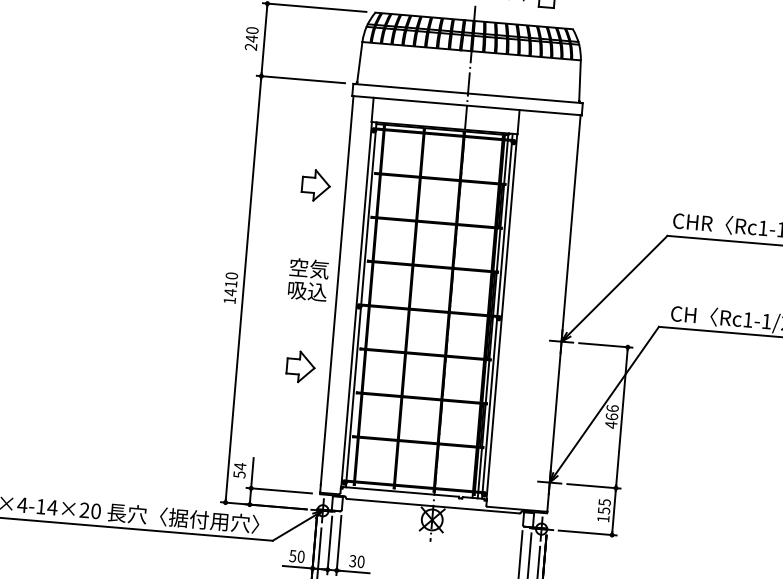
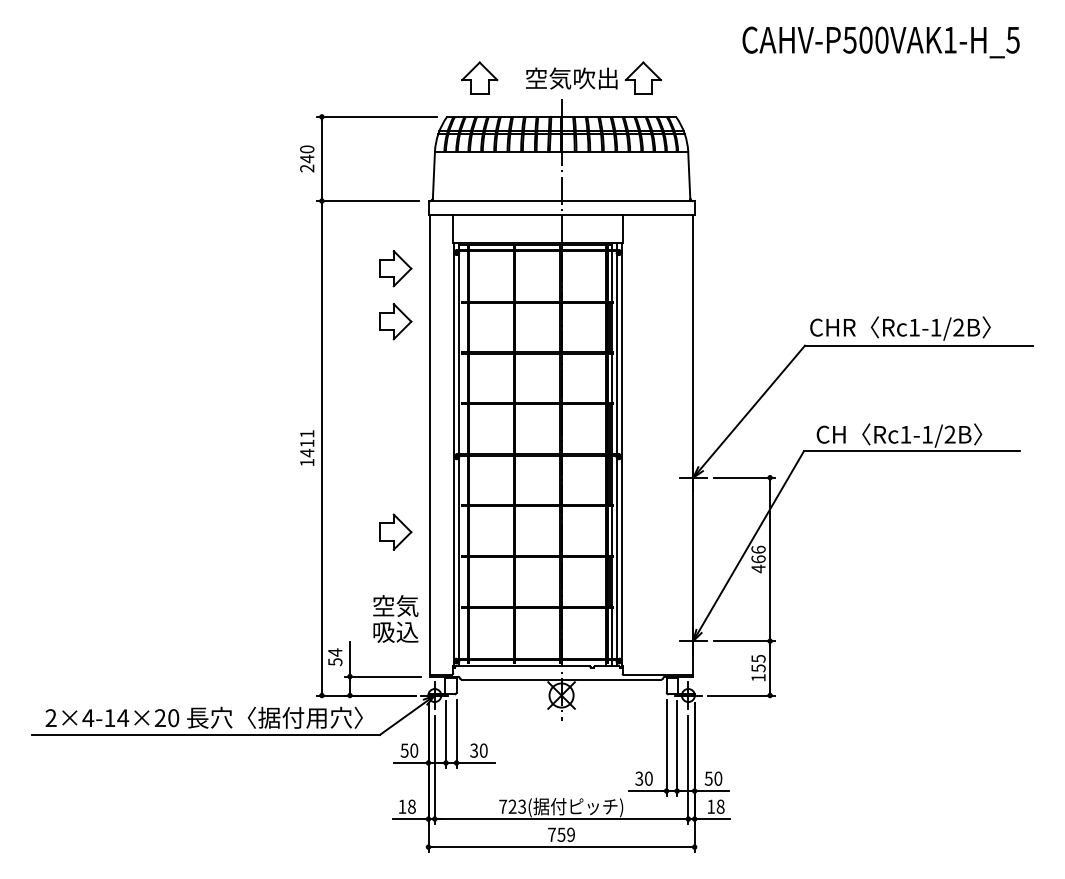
part: (319, 139) -> (395, 268), added
text: (232, 275) -> (307, 433), 1410 -> 1411
text: (308, 279) -> (395, 618), moved

